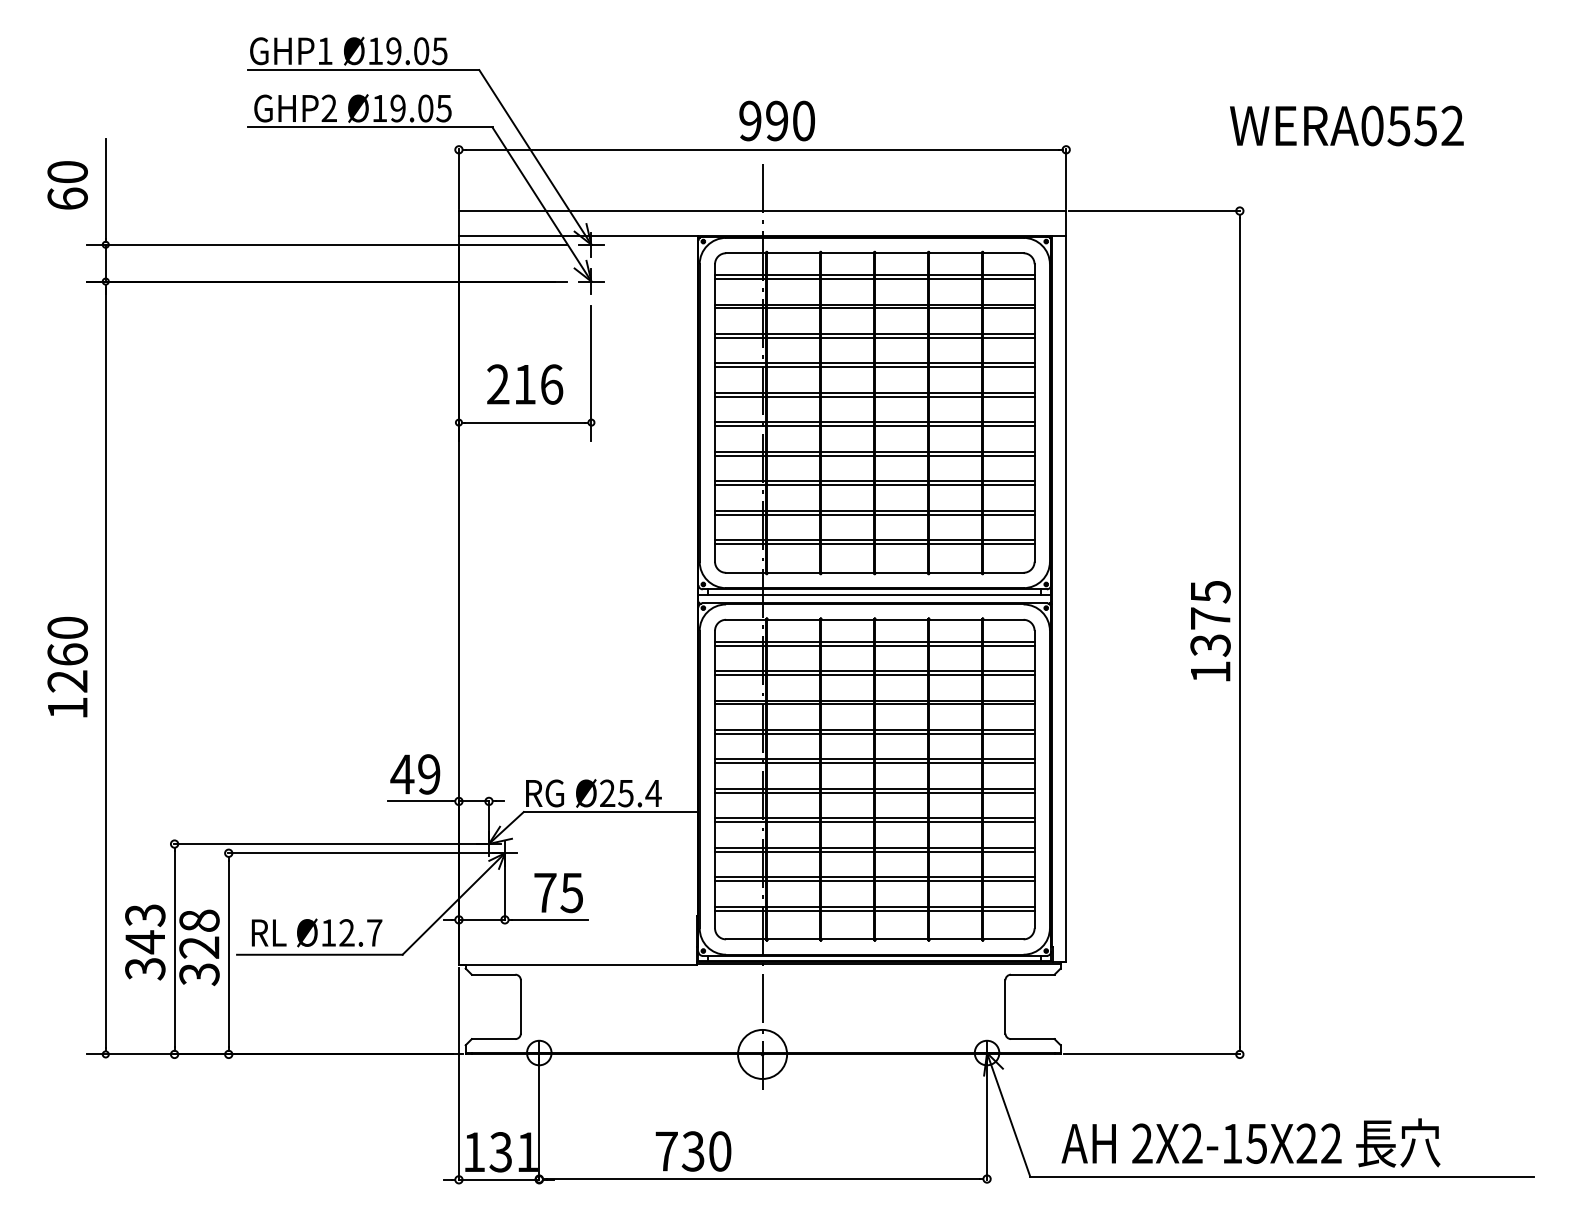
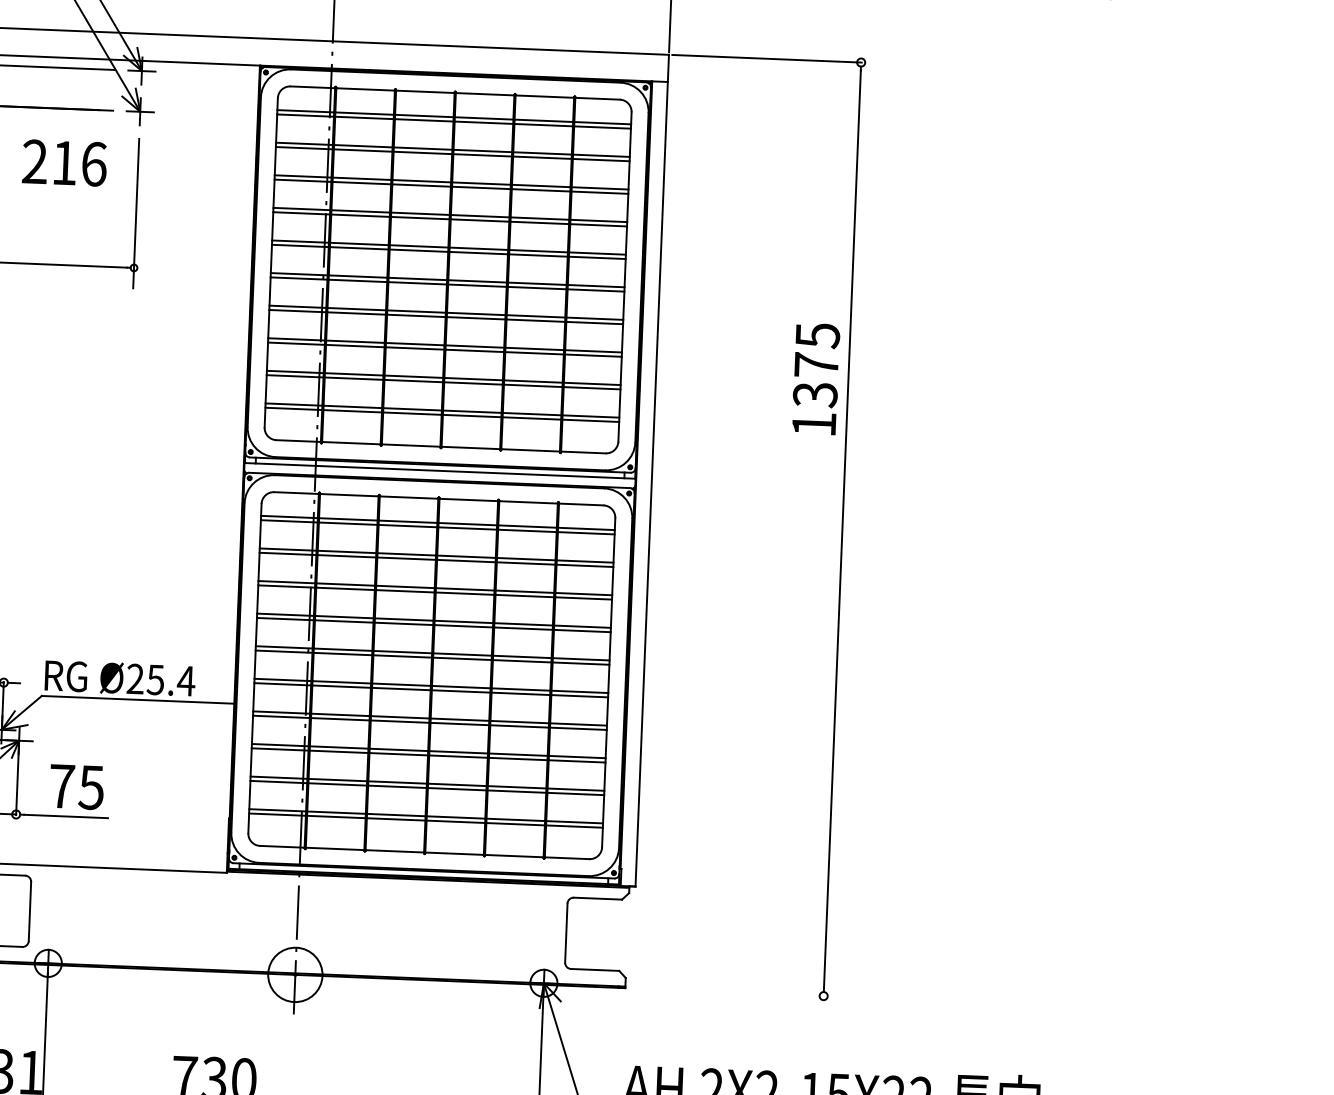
text: (525, 384) -> (65, 163), moved
text: (1210, 631) -> (815, 379), moved
line: (1151, 1054) -> (725, 992), removed

